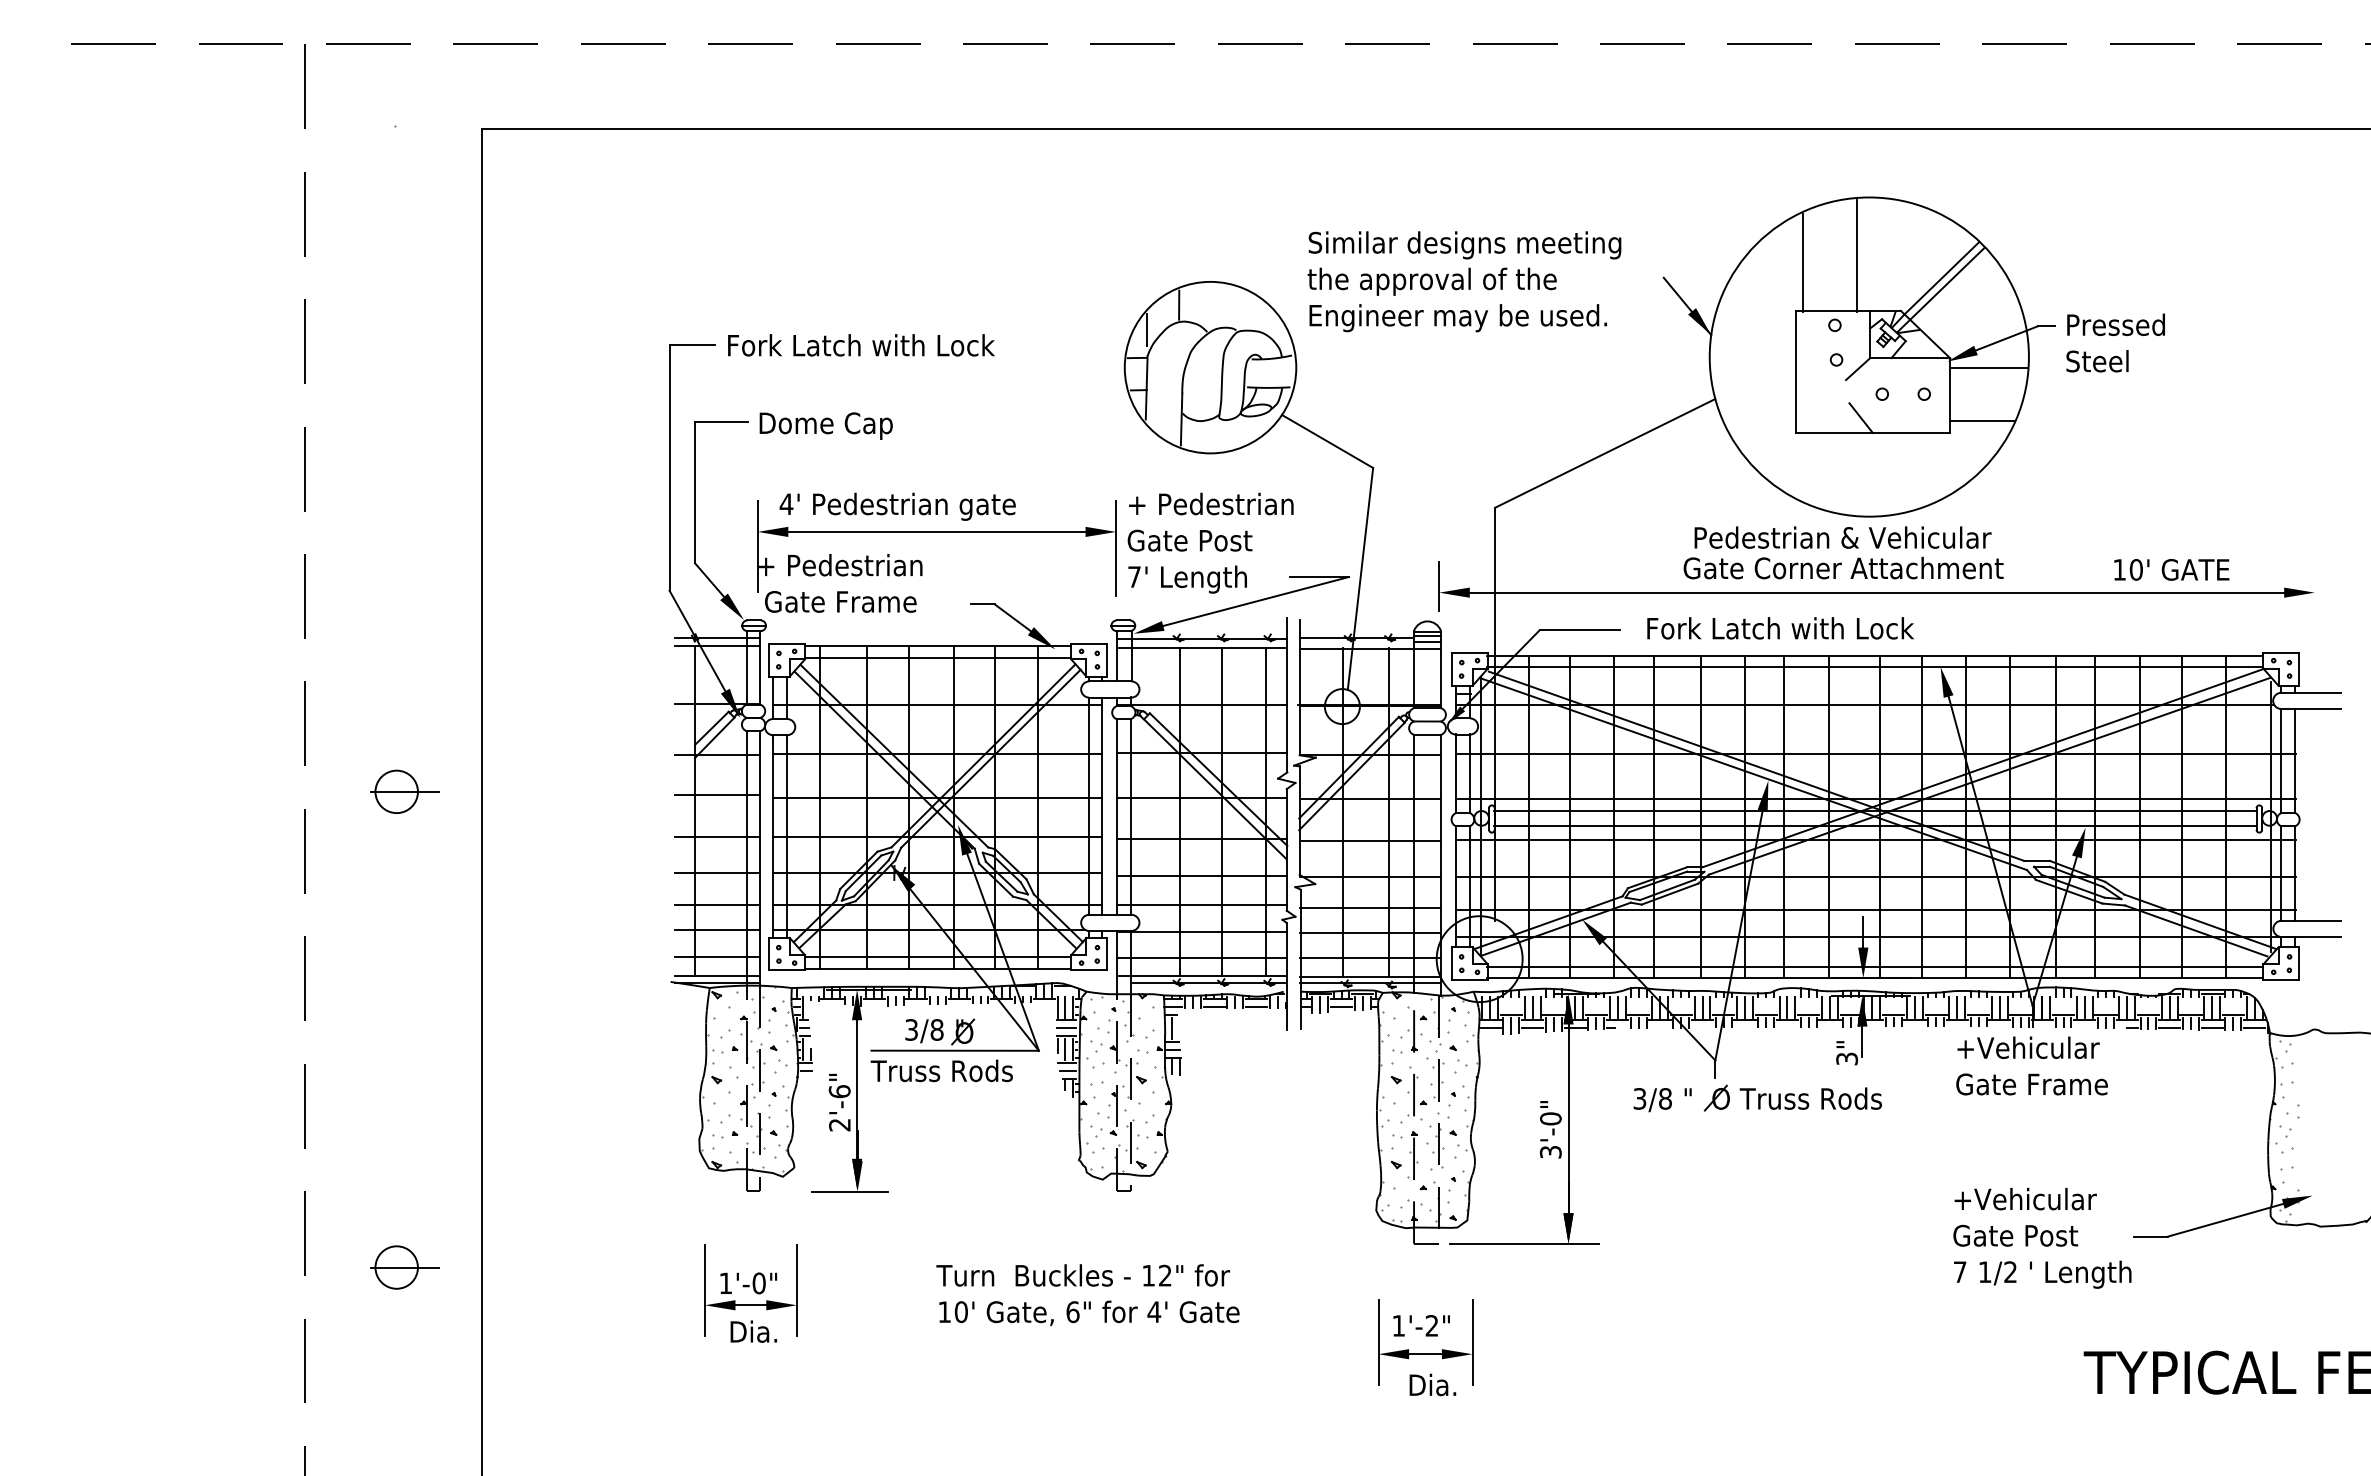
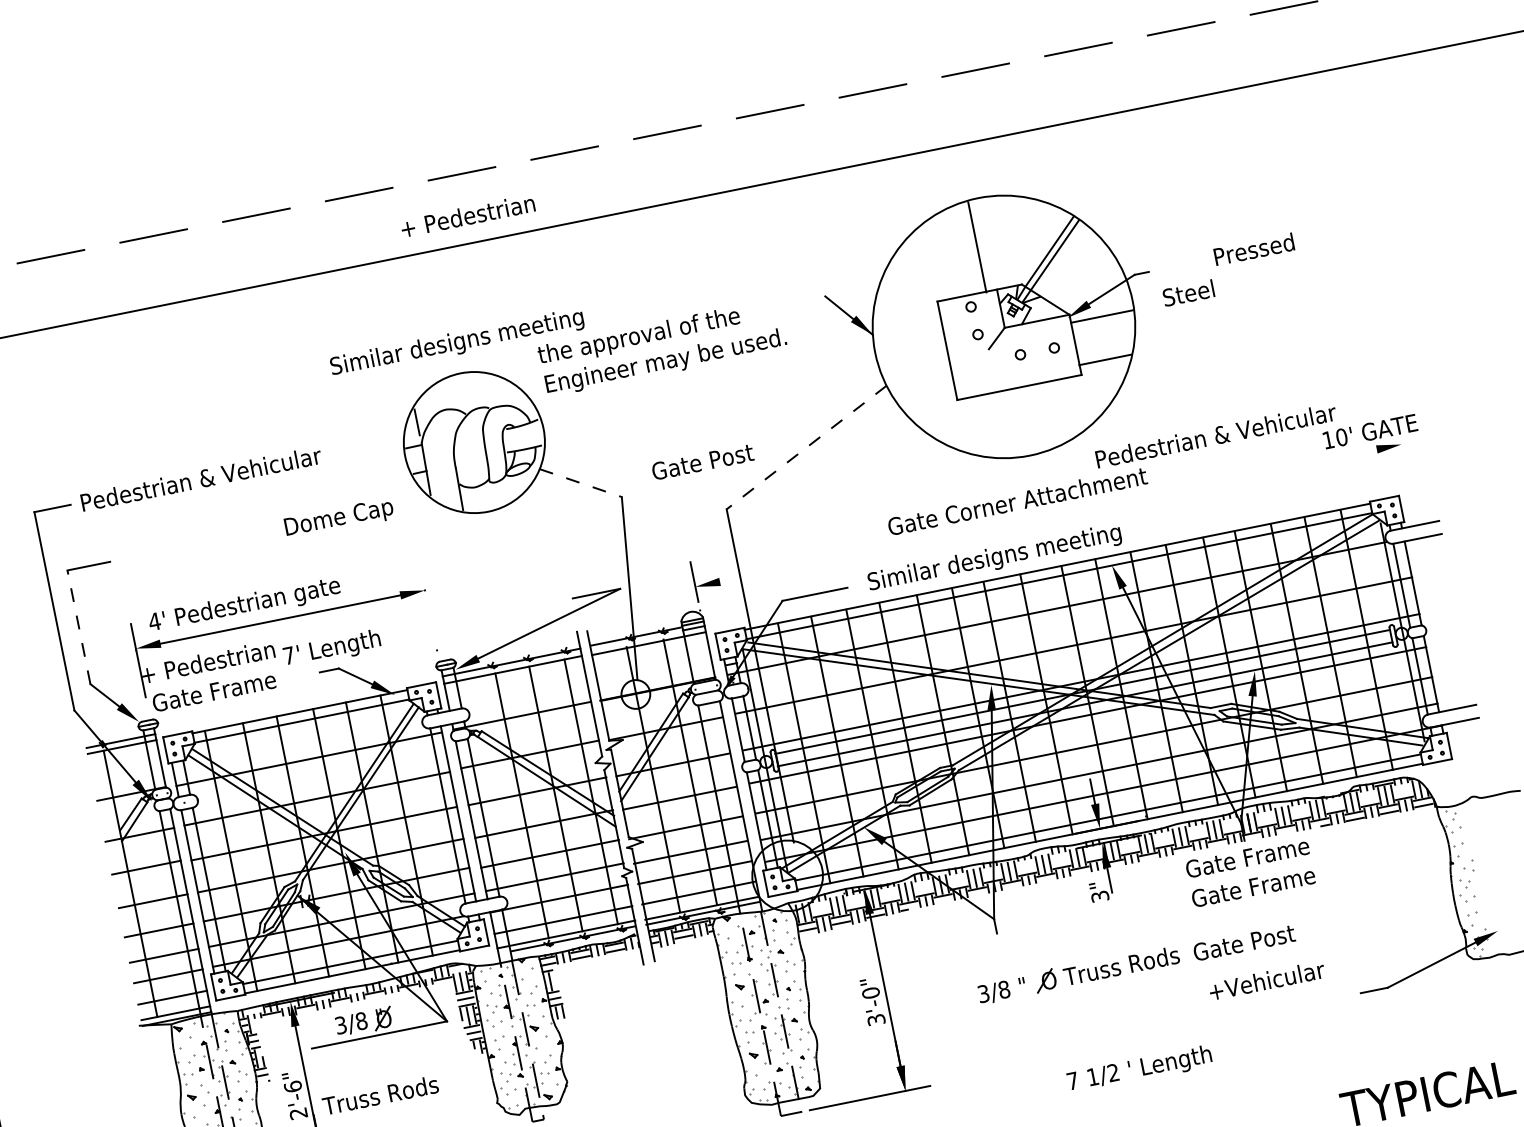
text: (1464, 245) -> (456, 343), moved
line: (1803, 262) -> (935, 261), removed
line: (1179, 304) -> (439, 396), removed
text: (2115, 324) -> (1253, 249), moved
text: (877, 345) -> (202, 478), Fork Latch with Lock -> Pedestrian & Vehicular
line: (1860, 418) -> (1006, 377), removed
text: (825, 425) -> (338, 518), moved
line: (1327, 441) -> (580, 483), solid -> dashed
line: (1605, 453) -> (806, 447), solid -> dashed
line: (695, 492) -> (79, 627), solid -> dashed
text: (1211, 503) -> (468, 215), moved
text: (1842, 537) -> (1215, 435), moved
text: (1189, 540) -> (702, 461), moved
line: (1116, 548) -> (427, 603), removed
text: (2171, 569) -> (1370, 431), moved
text: (1187, 579) -> (332, 649), moved
line: (1876, 592) -> (1048, 515), removed
text: (1802, 631) -> (994, 559), Fork Latch with Lock -> Similar designs meeting
text: (2031, 1047) -> (1247, 857), +Vehicular -> Gate Frame
text: (941, 1070) -> (380, 1095), moved
part: (1757, 1098) -> (1078, 974), moved
text: (2015, 1235) -> (1244, 942), moved
text: (2042, 1274) -> (1139, 1069), moved

